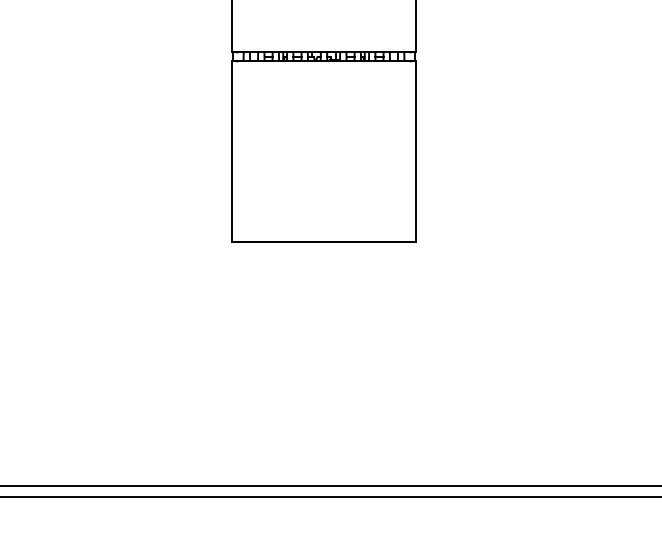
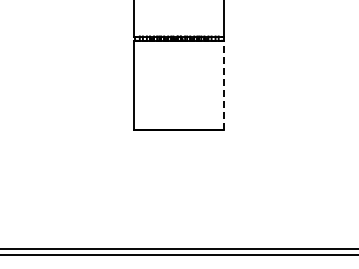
line: (416, 149) -> (224, 84), solid -> dashed

